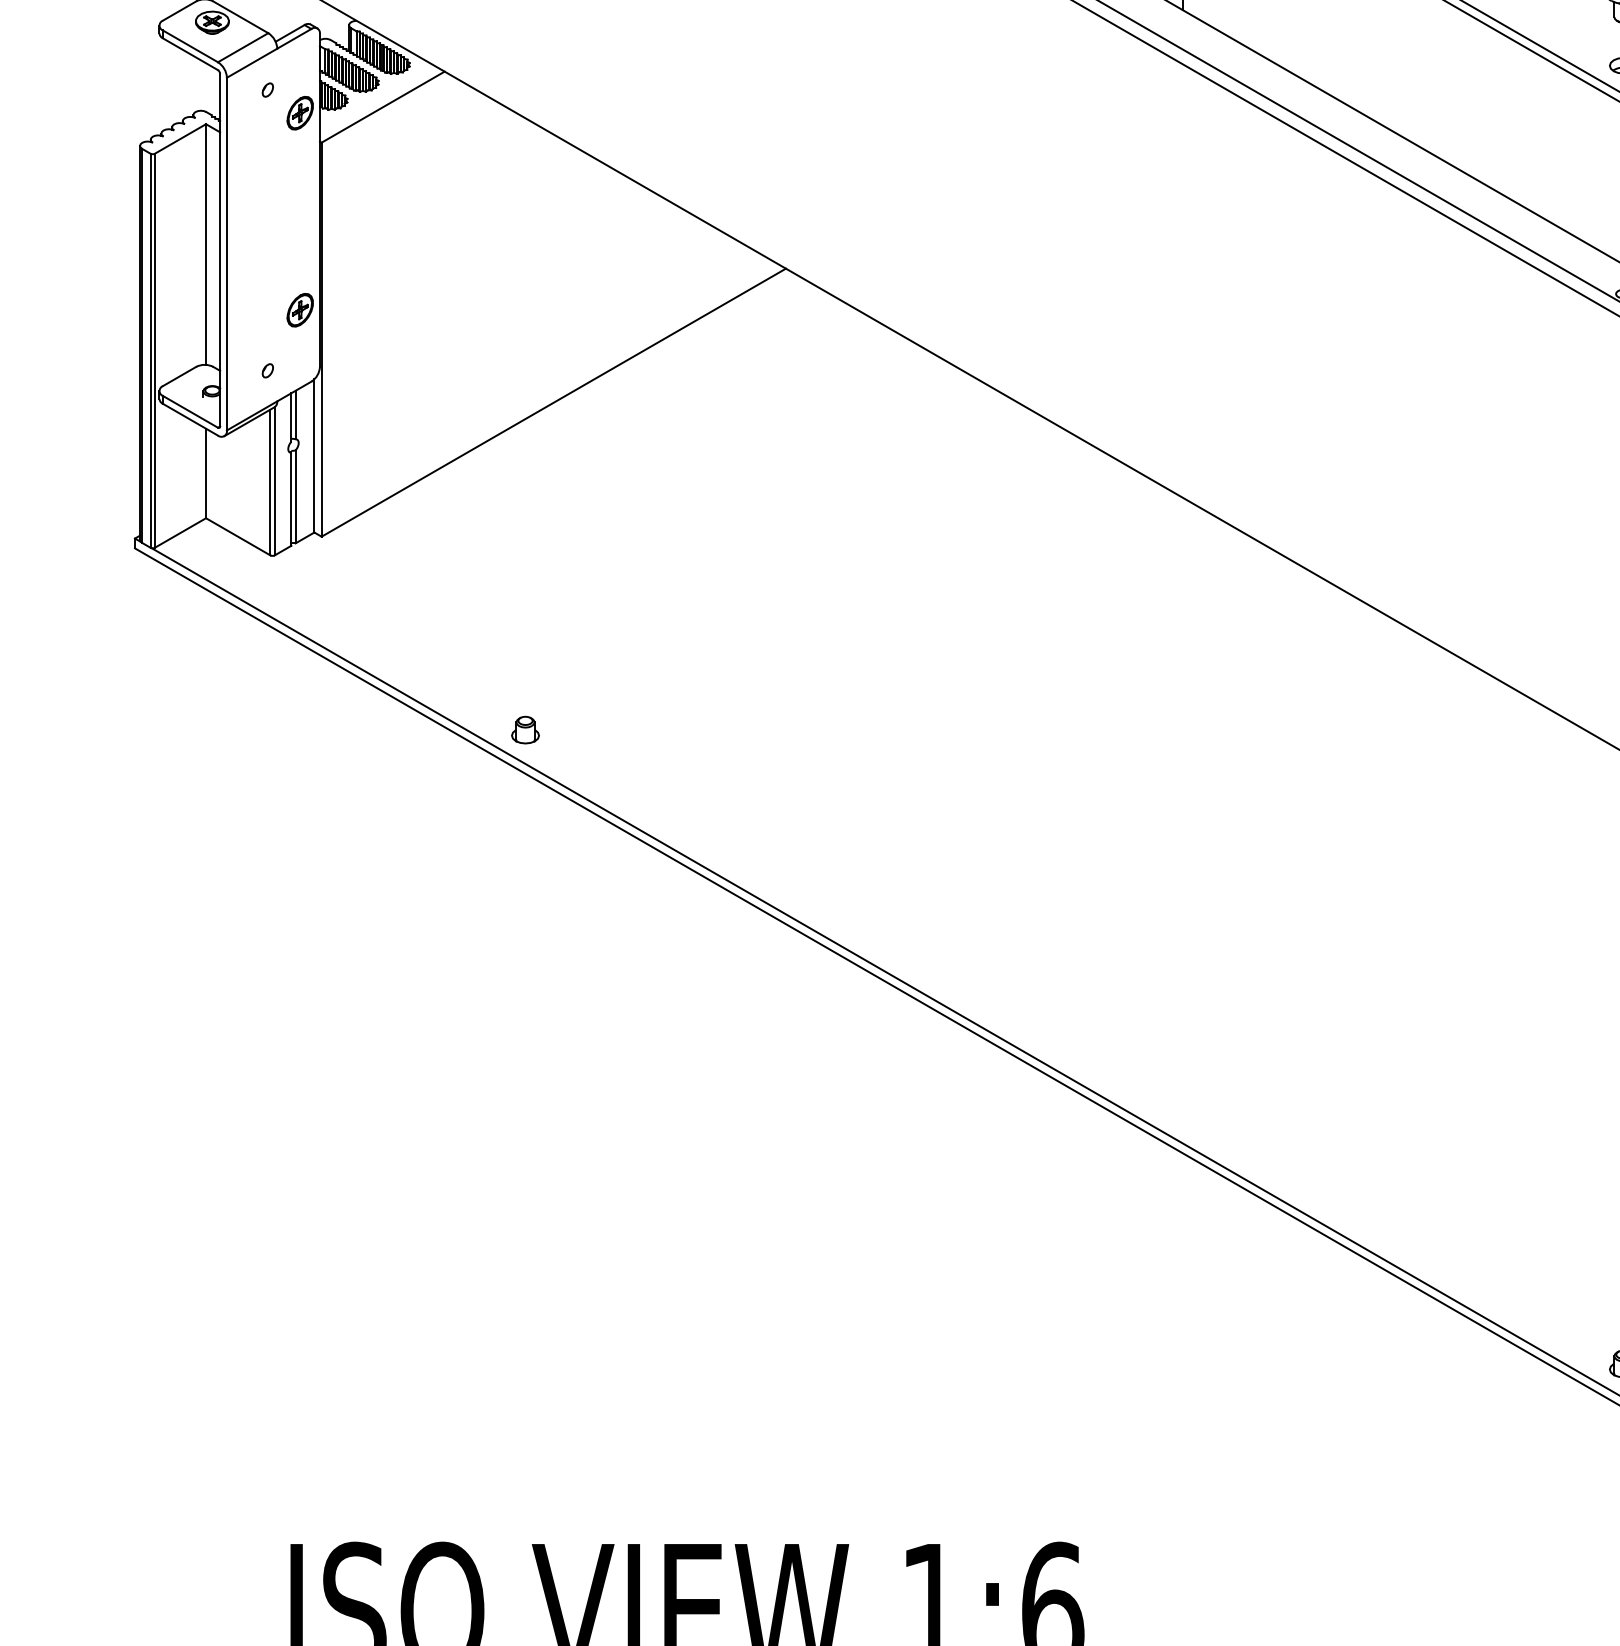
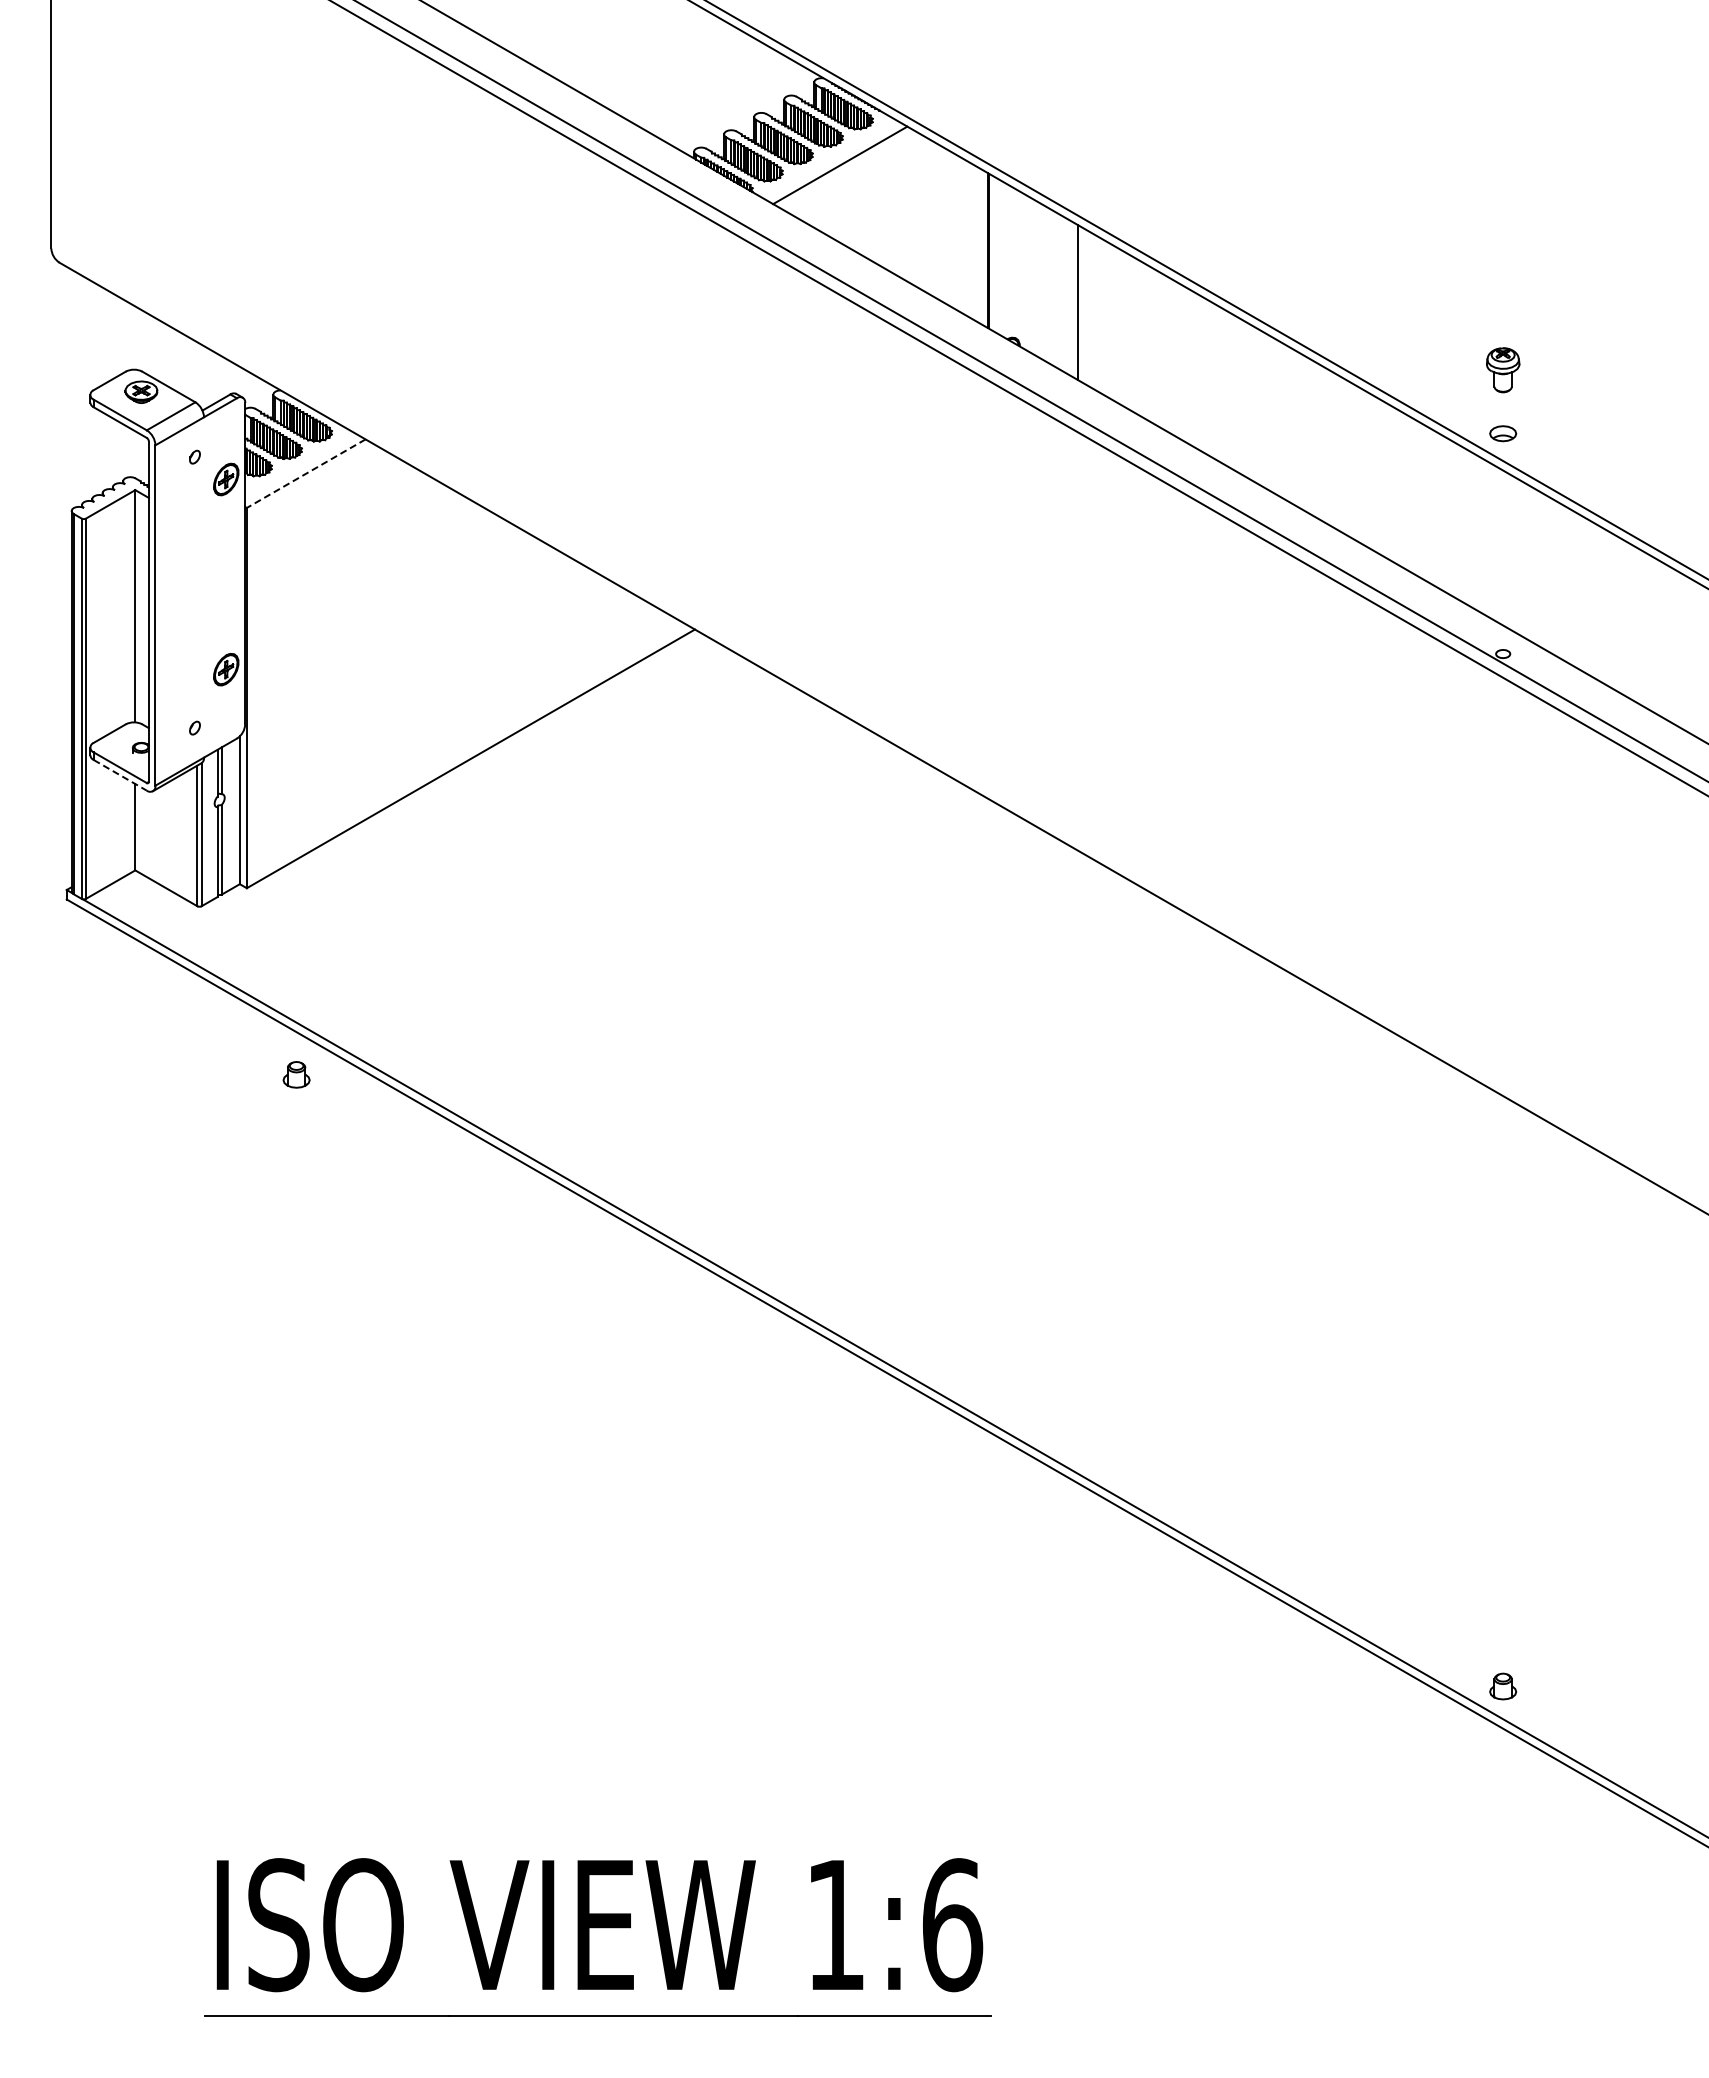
line: (383, 106) -> (306, 473), solid -> dashed
line: (190, 419) -> (120, 775), solid -> dashed
part: (525, 729) -> (296, 1074), moved

